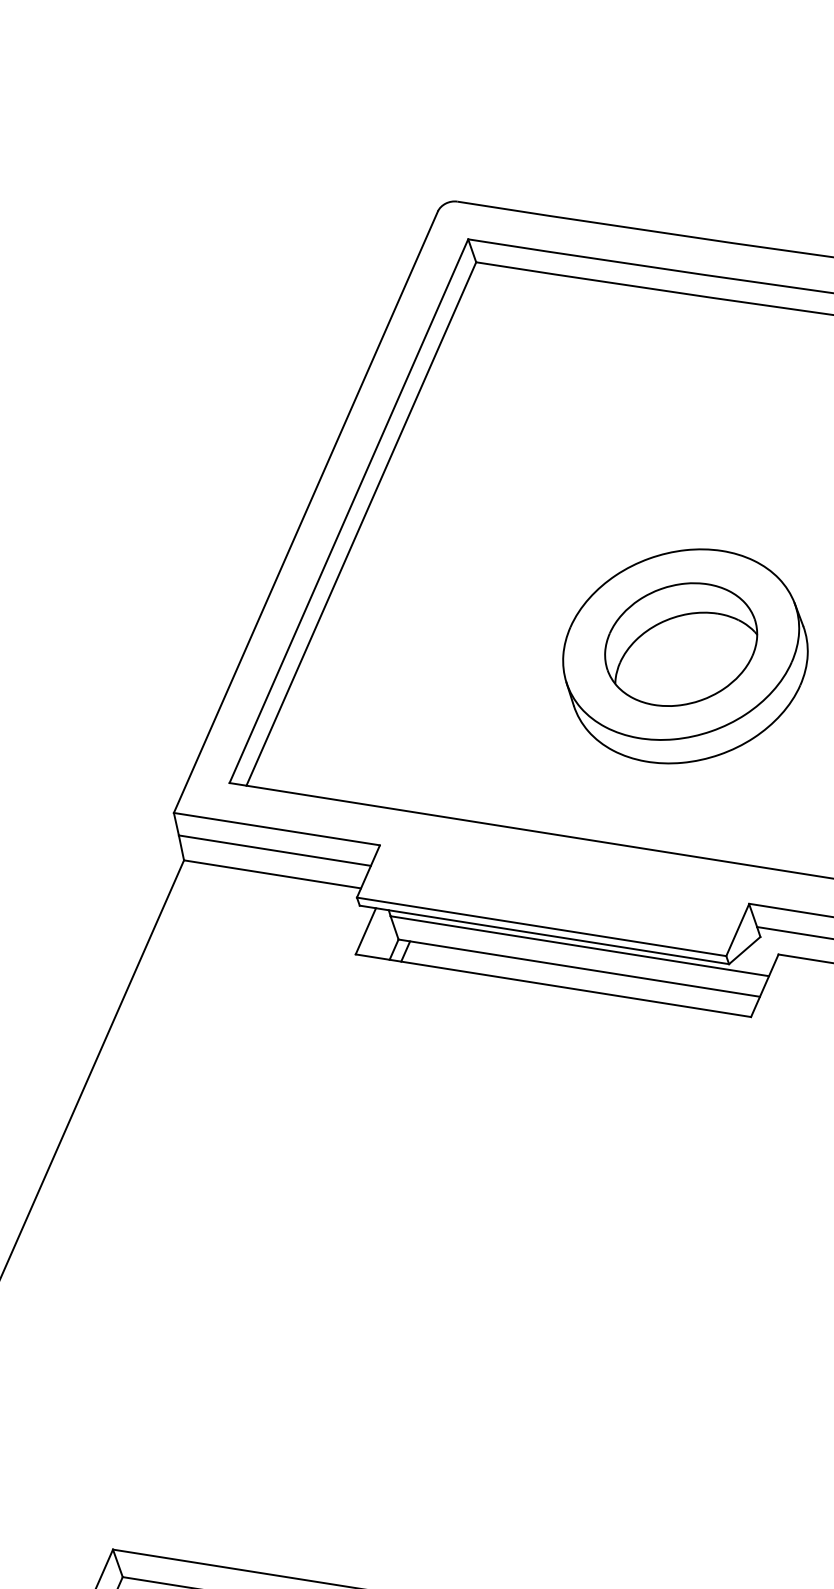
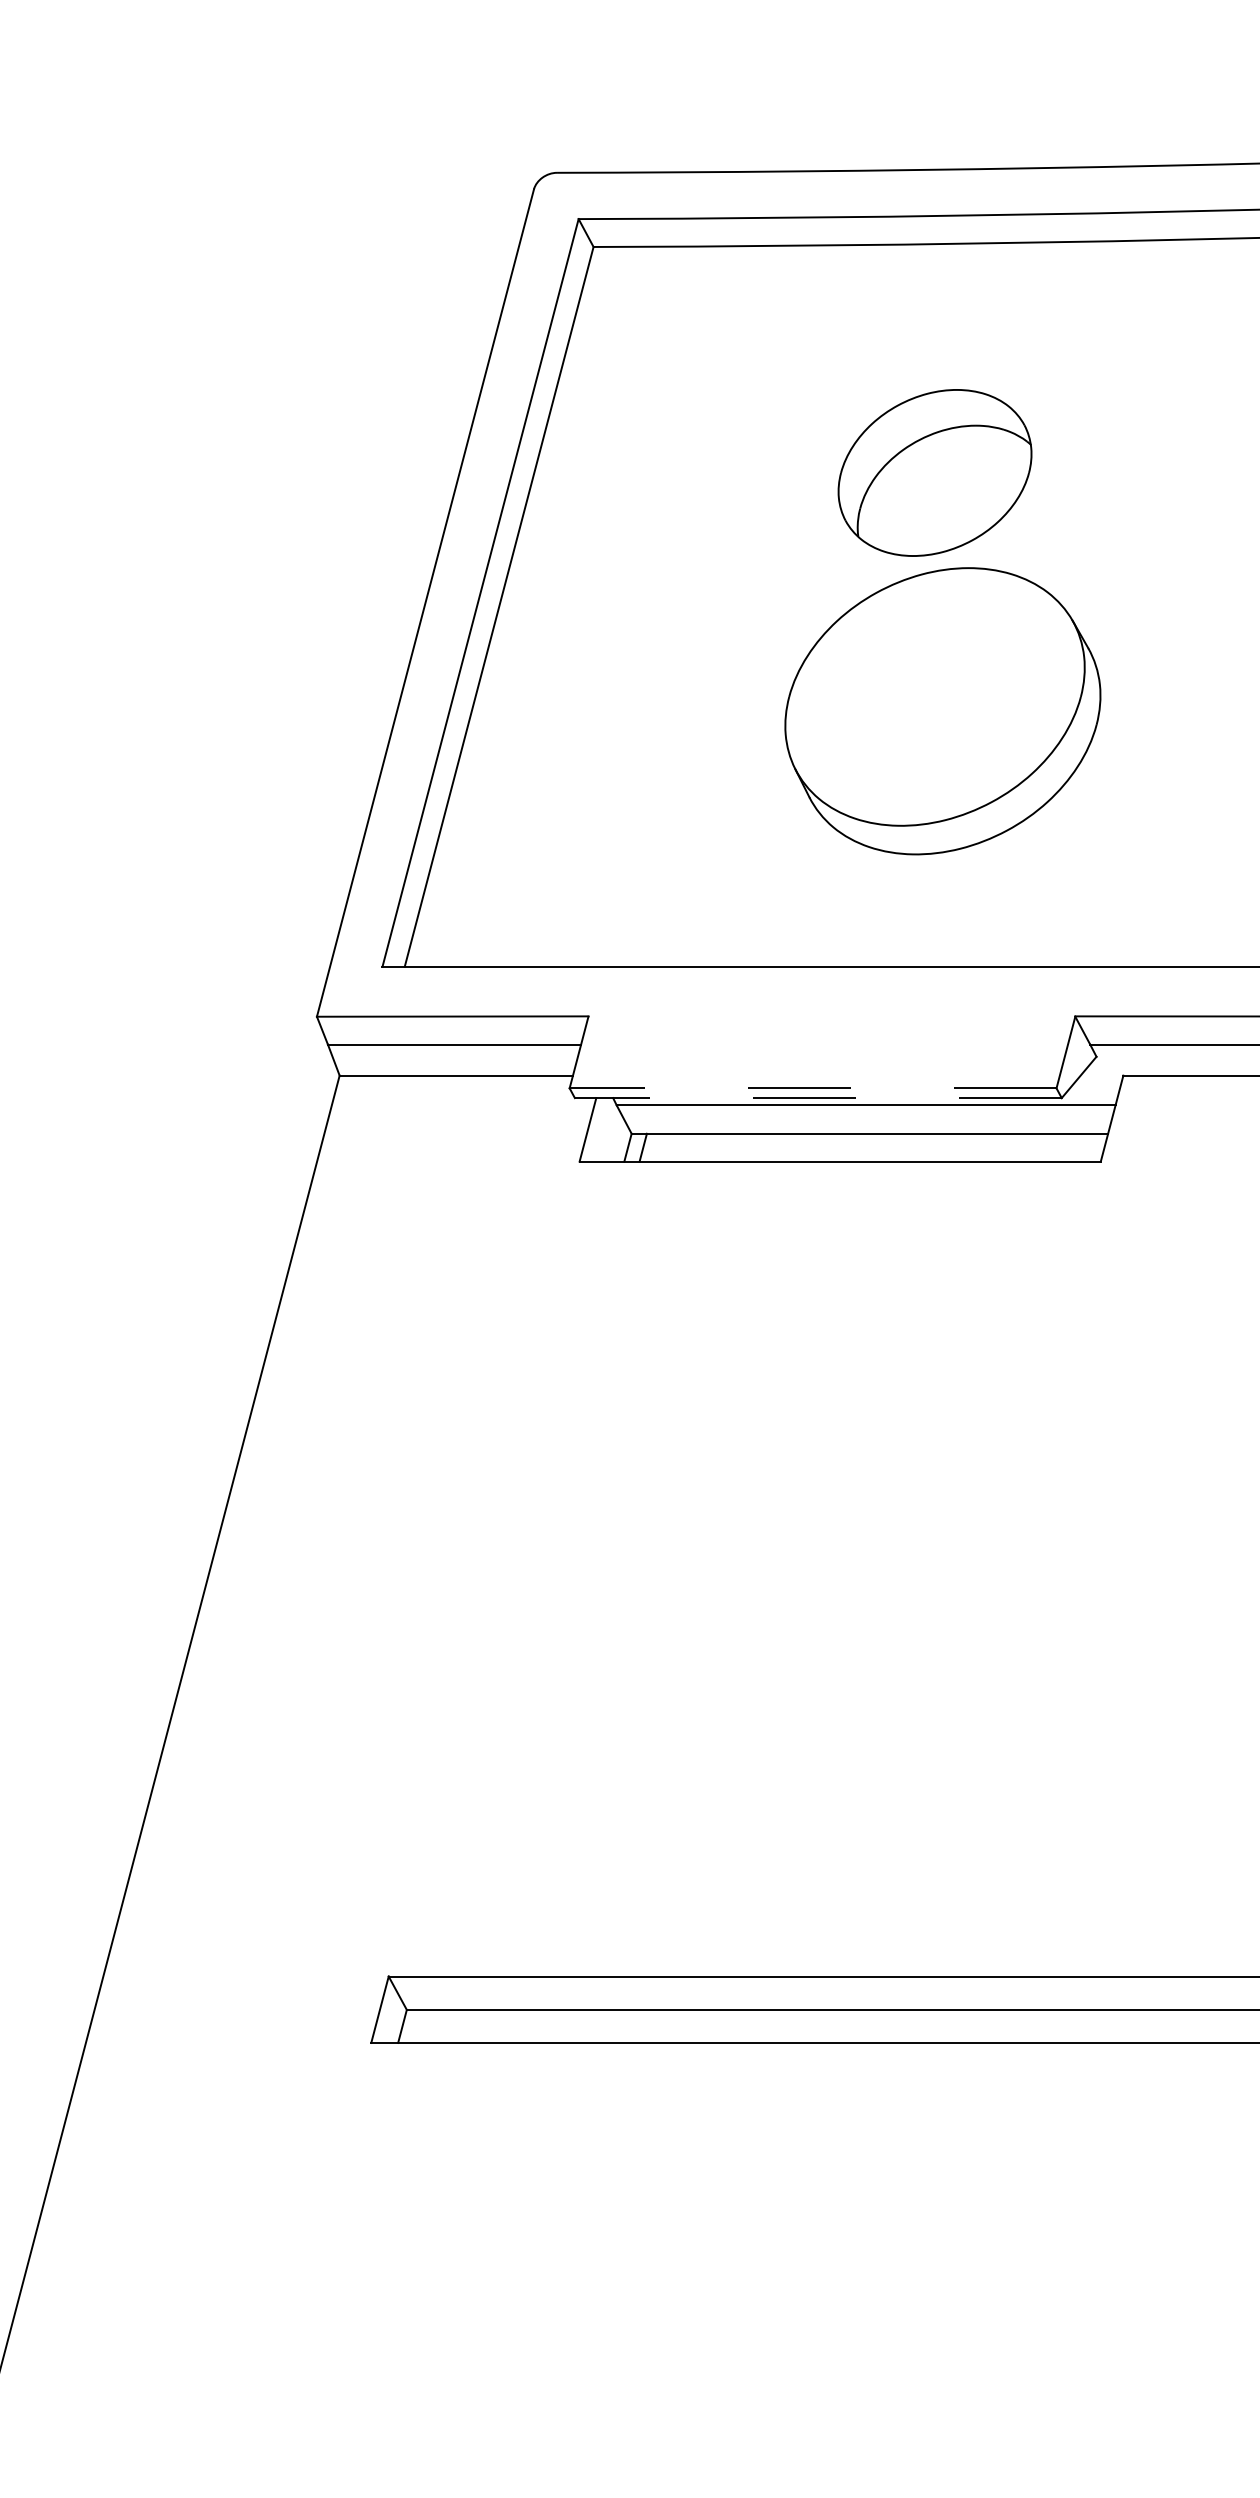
part: (680, 644) -> (934, 472), moved
line: (541, 926) -> (812, 1088), solid -> dashed
line: (543, 935) -> (817, 1098), solid -> dashed

